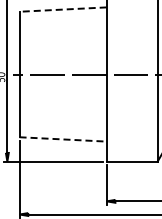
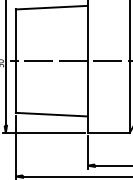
line: (63, 9) -> (52, 7), dashed -> solid
line: (63, 139) -> (52, 114), dashed -> solid

